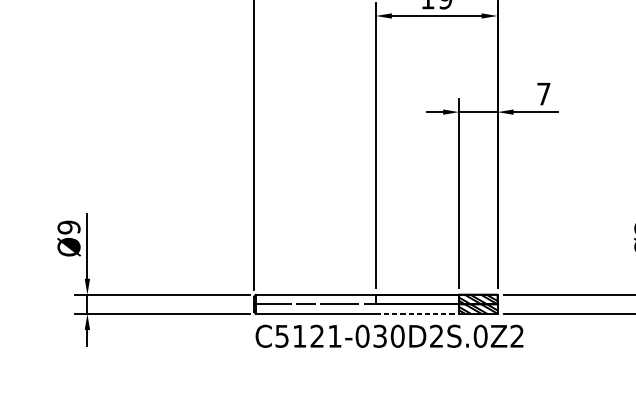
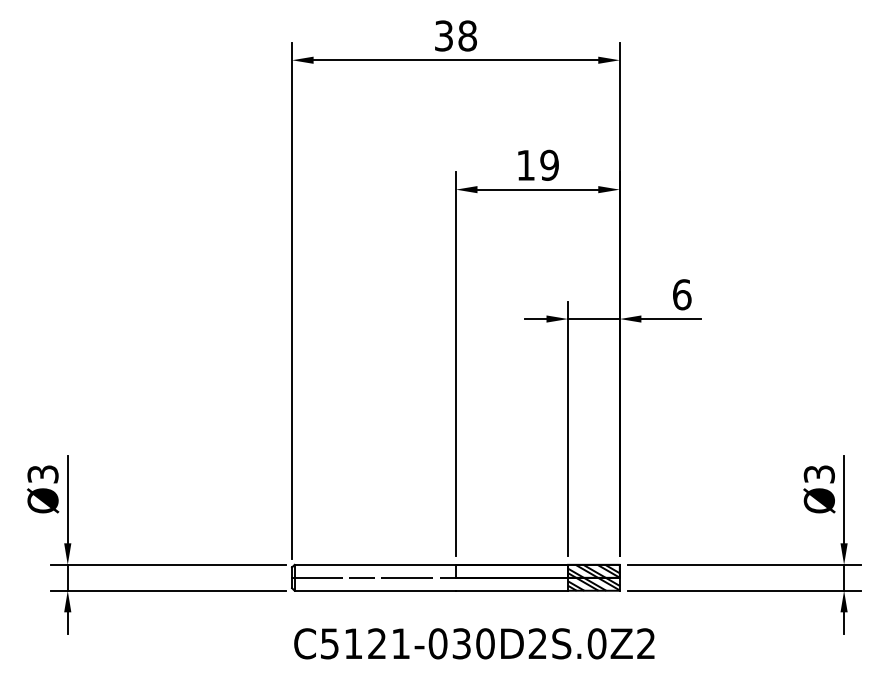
text: (544, 93) -> (682, 294), 7 -> 6
text: (68, 227) -> (42, 474), Ø9 -> Ø3
line: (417, 313) -> (512, 590), dashed -> solid
text: (389, 336) -> (474, 643), moved

